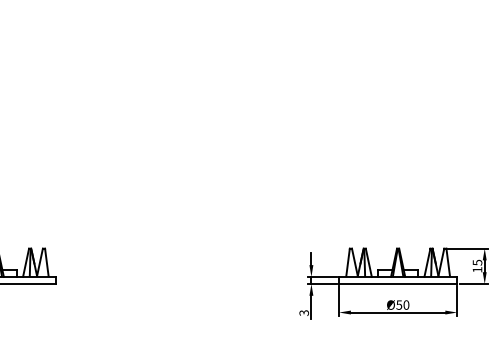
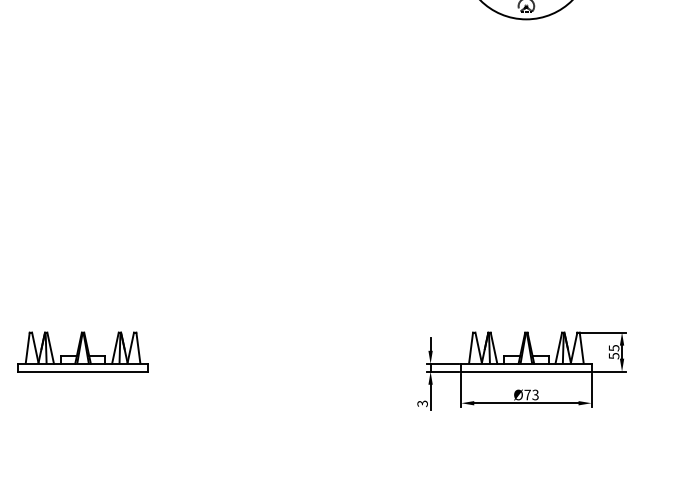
text: (476, 270) -> (613, 356), 15 -> 55
text: (402, 304) -> (531, 394), Ø50 -> Ø73

